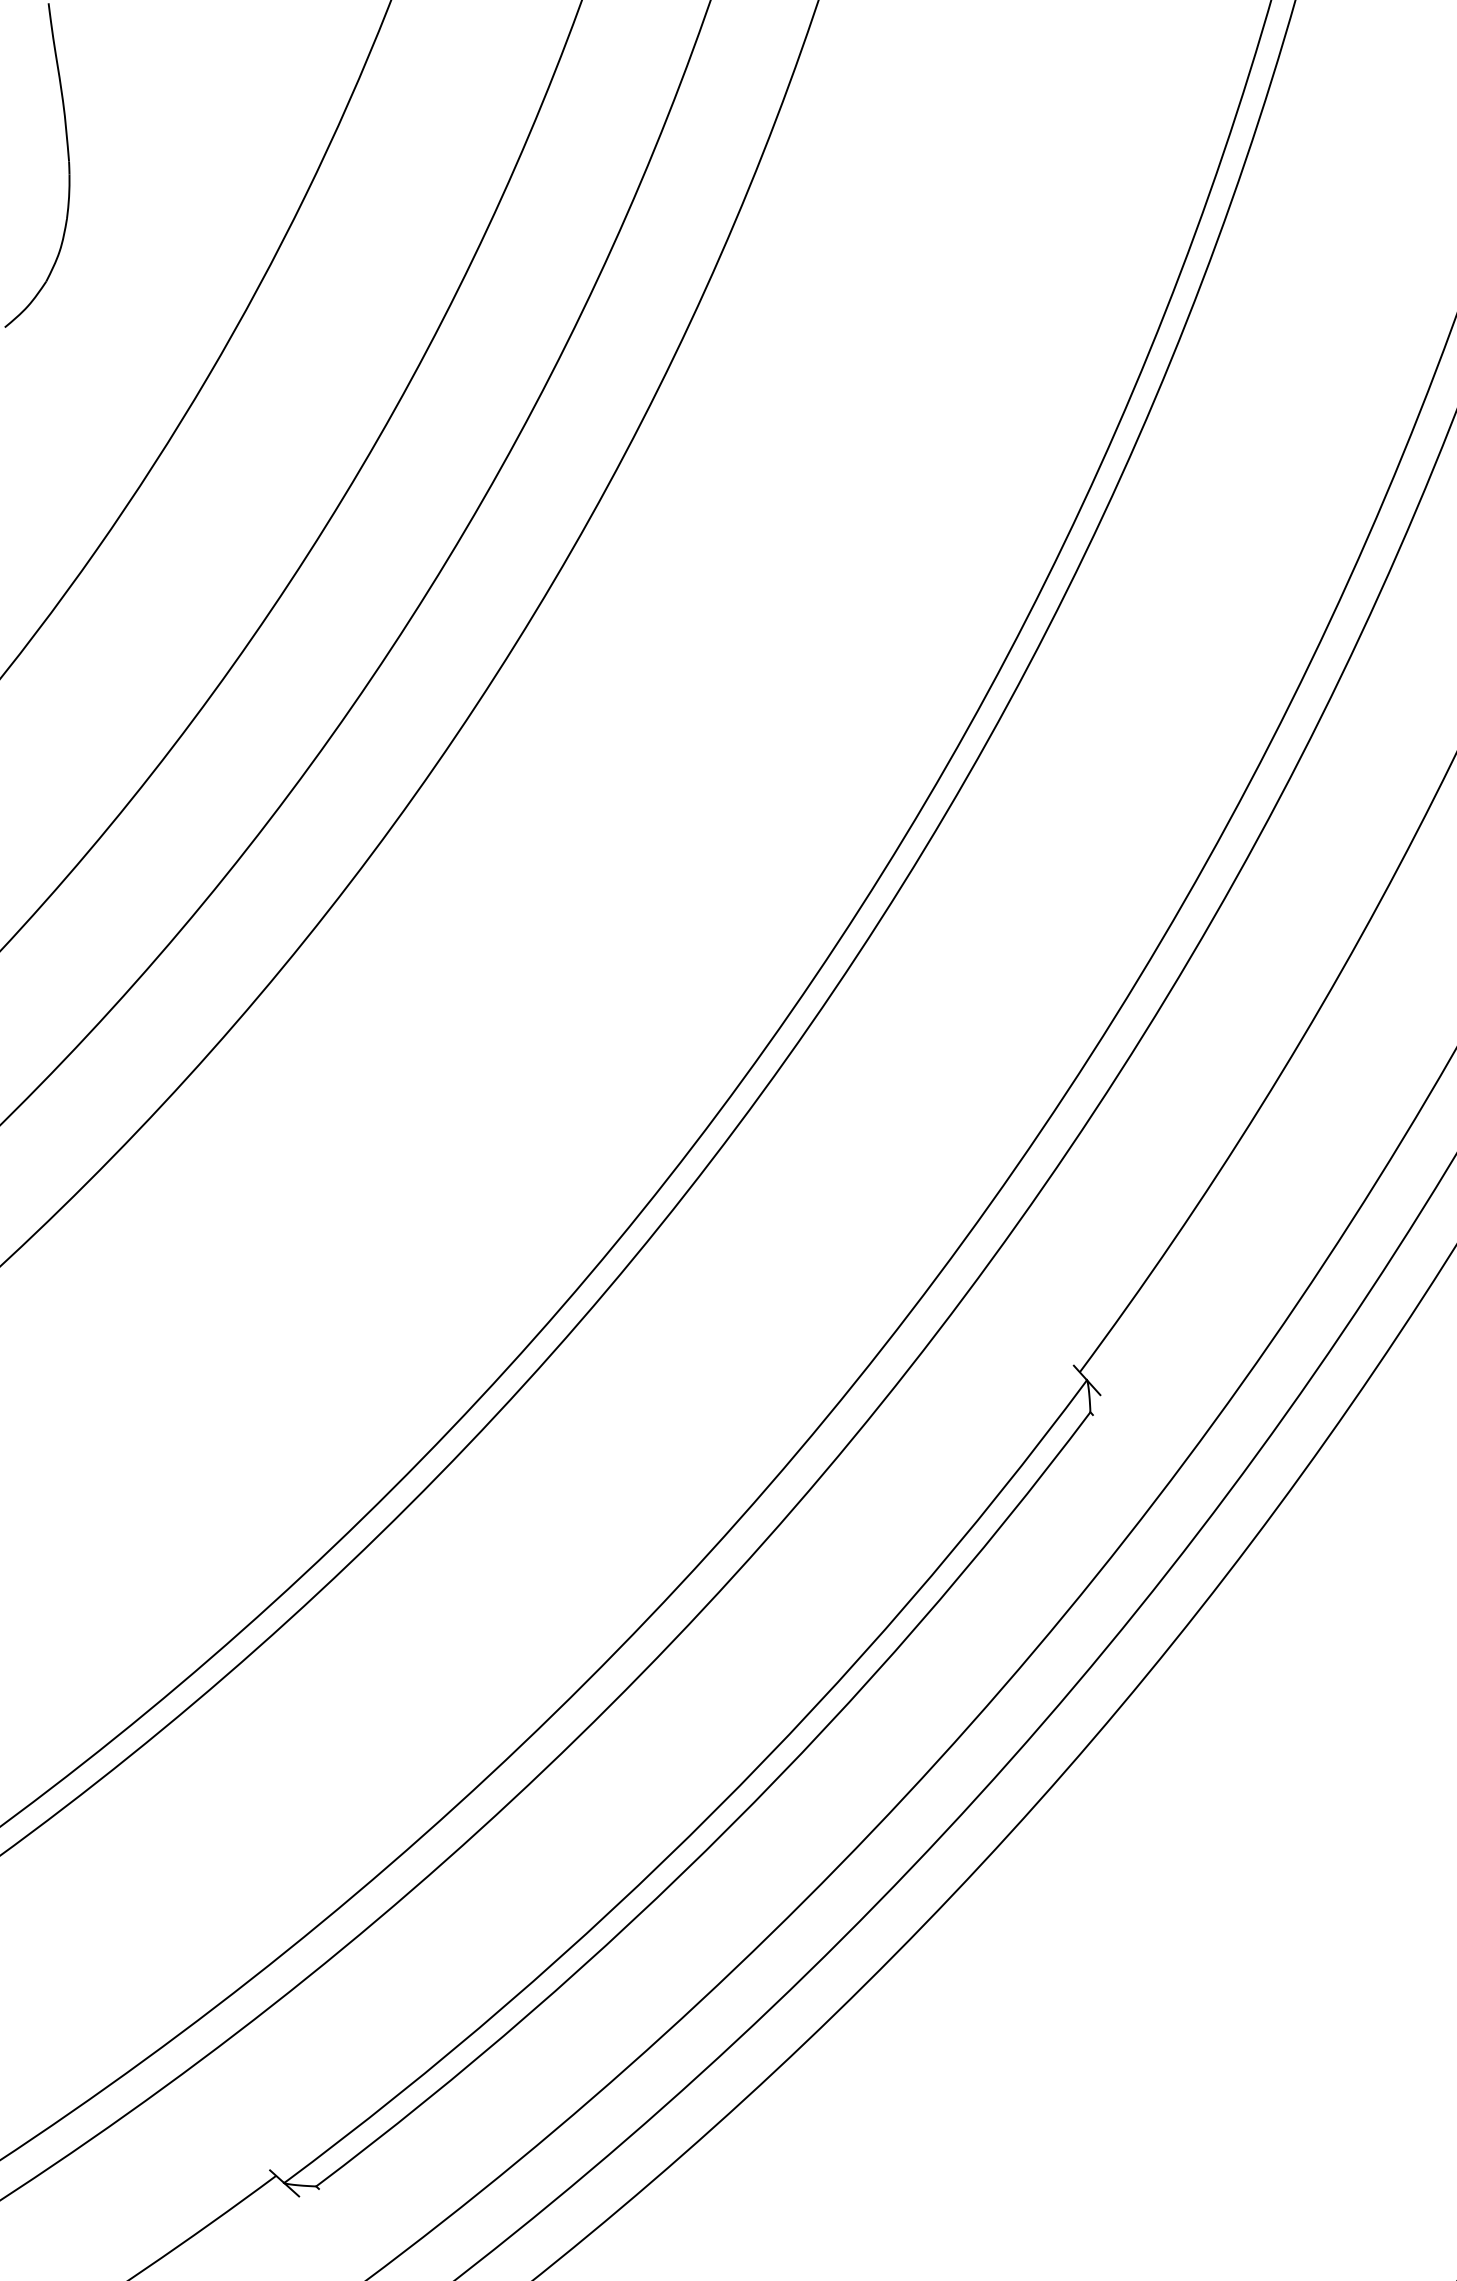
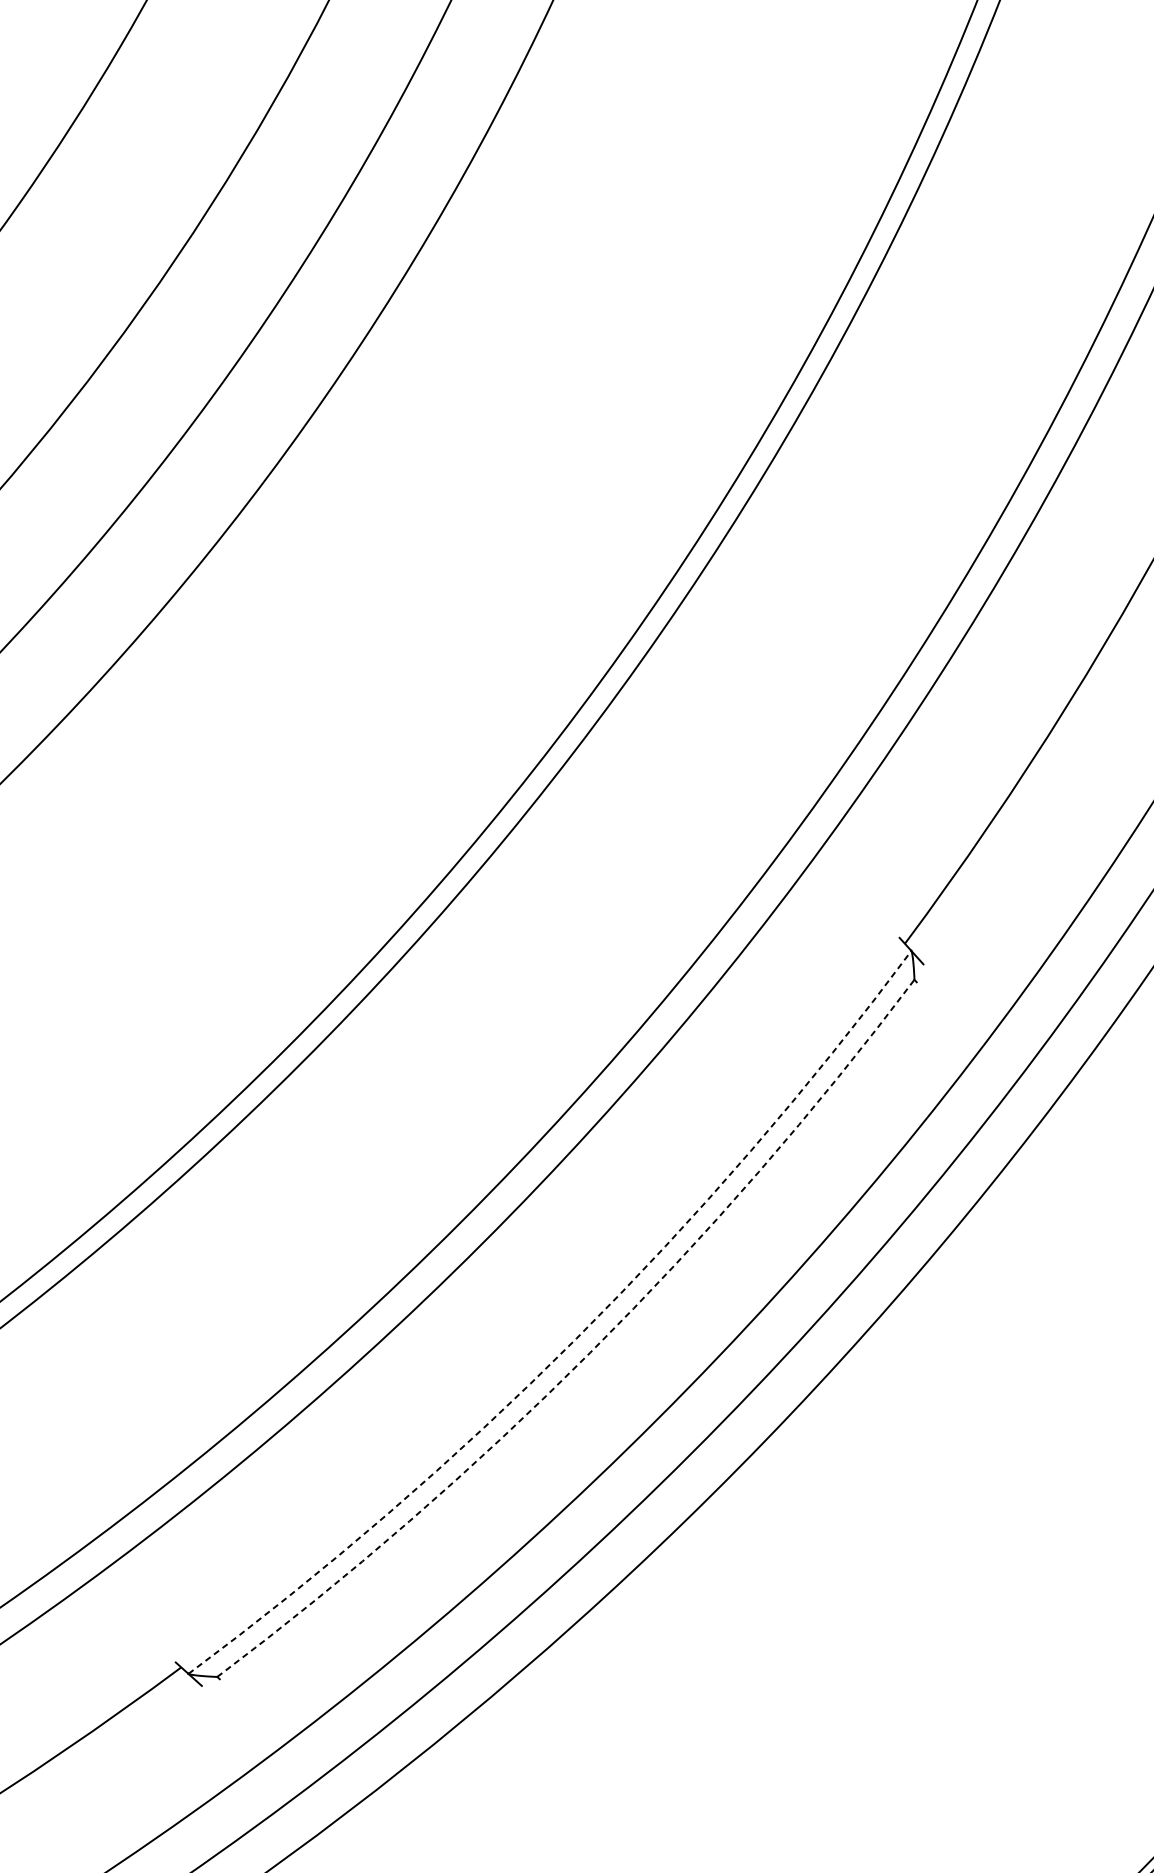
arc: (714, 1810) -> (575, 1338), solid -> dashed
arc: (730, 1826) -> (590, 1352), solid -> dashed

